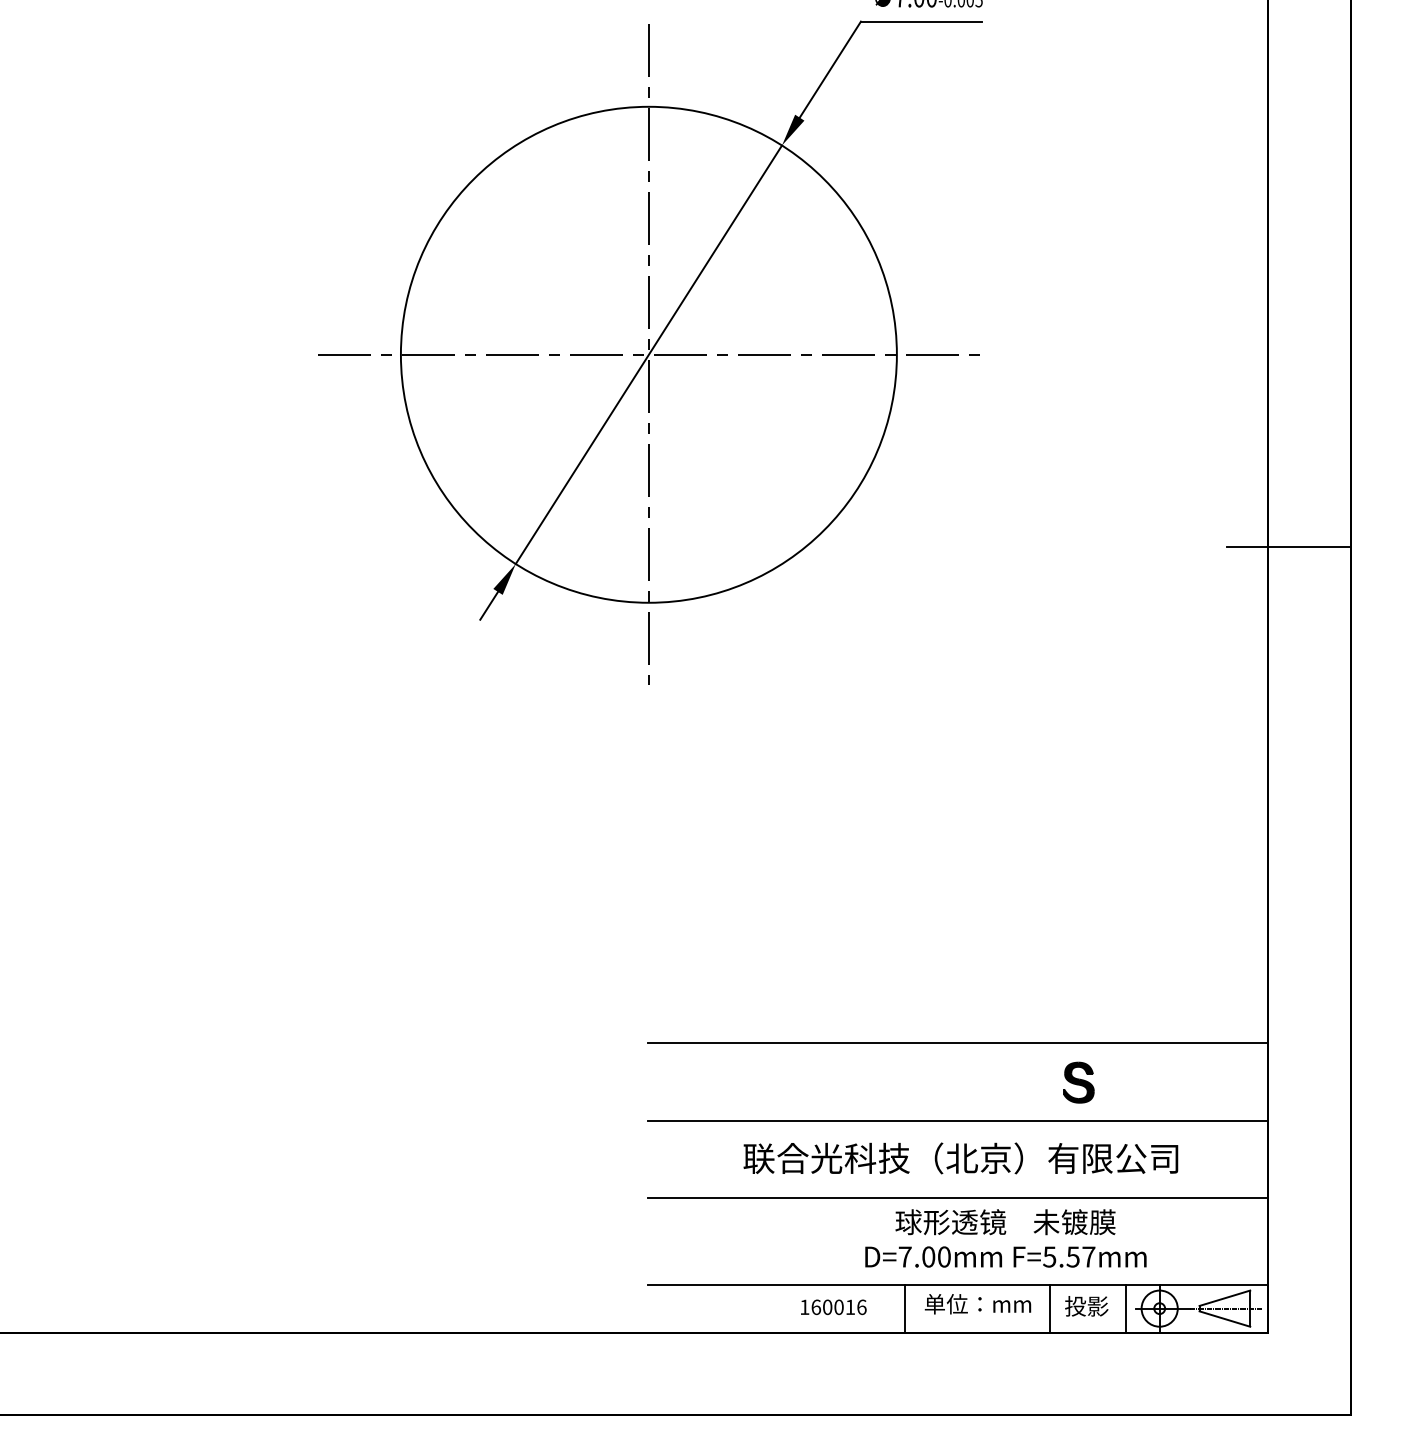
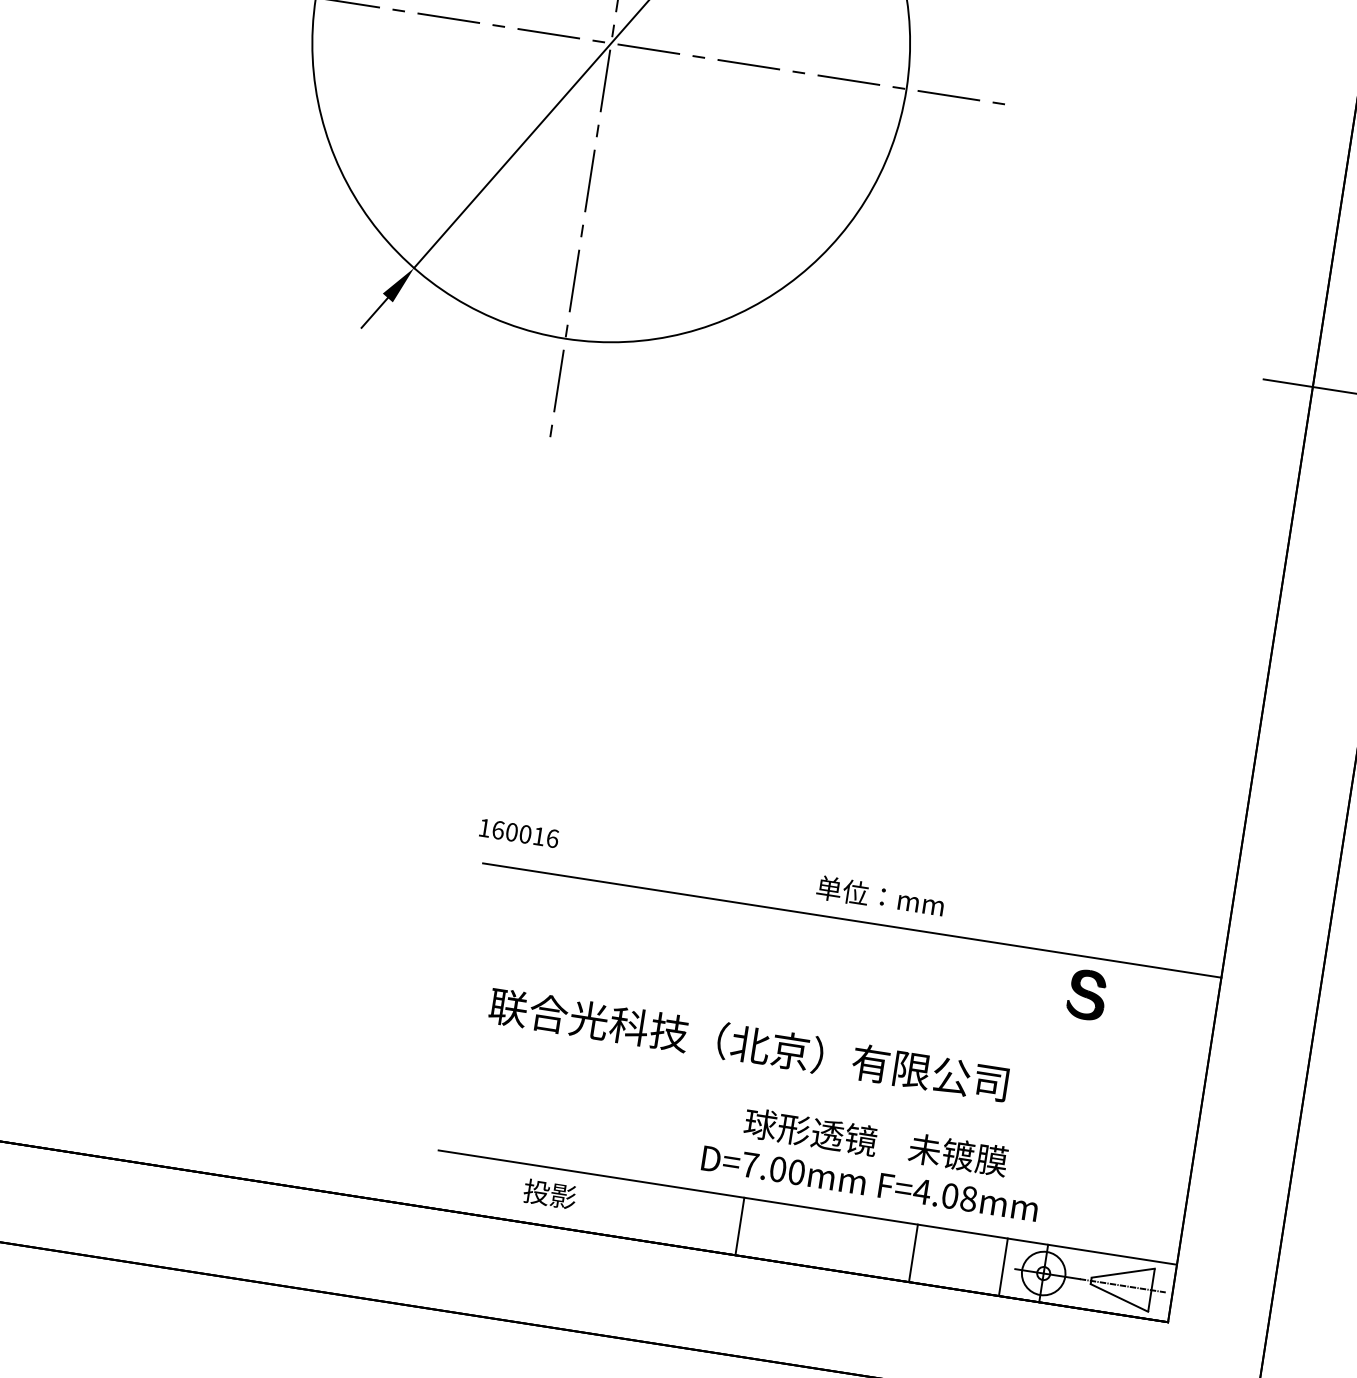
part: (1078, 1082) -> (1086, 994), moved
line: (957, 1120) -> (837, 1012), removed
text: (960, 1158) -> (748, 1044), moved
line: (957, 1197) -> (823, 1103), removed
text: (1068, 1256) -> (944, 1194), F=5.57mm -> F=4.08mm
text: (977, 1304) -> (879, 896), moved
text: (1086, 1306) -> (549, 1194), moved
text: (833, 1307) -> (518, 833), moved

